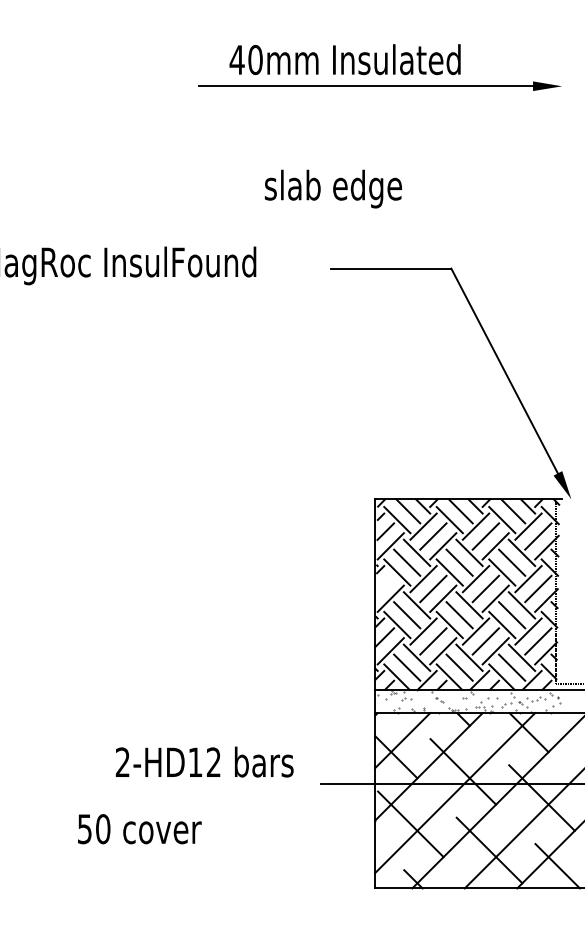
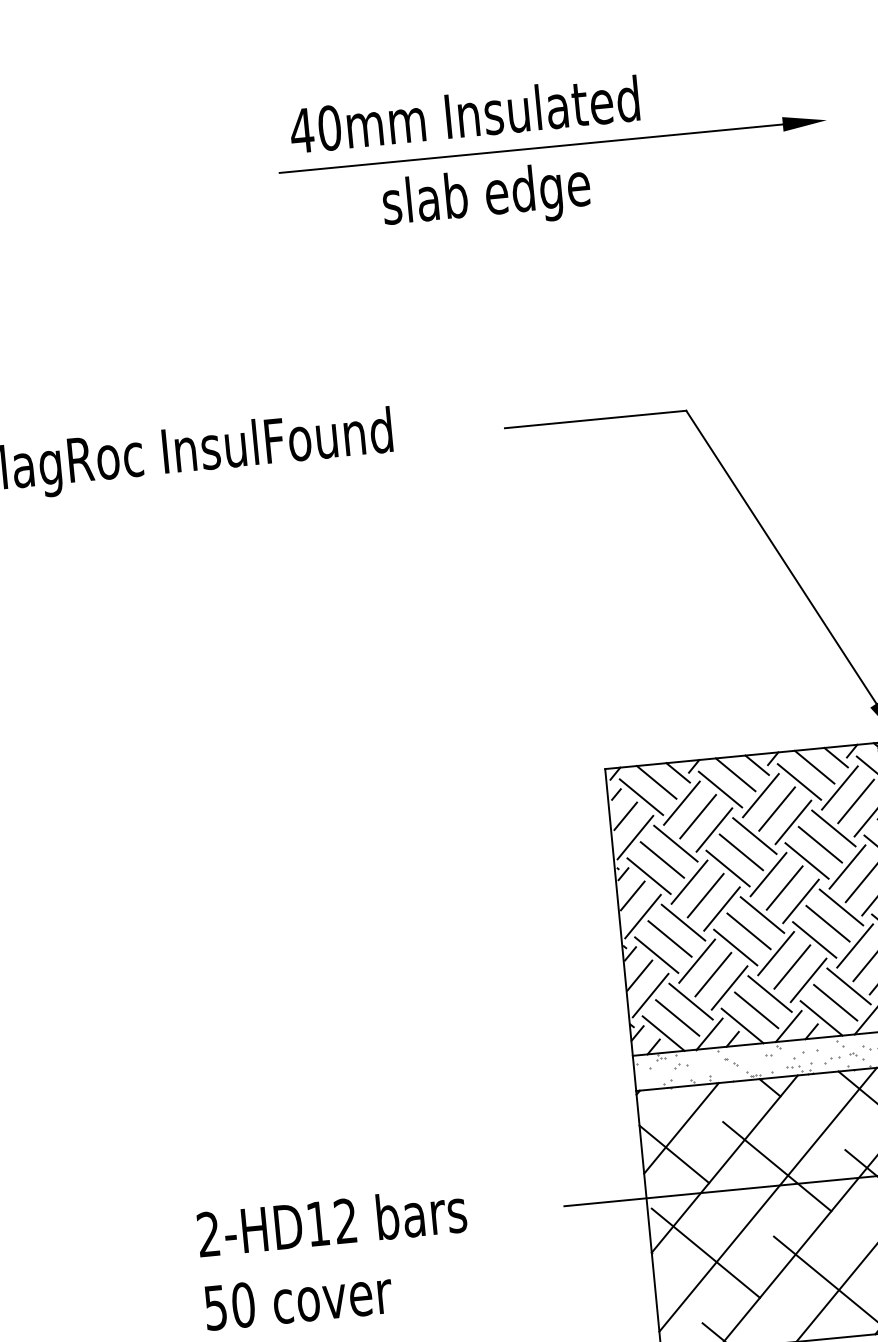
text: (344, 59) -> (463, 114), moved
text: (333, 188) -> (486, 197), moved
line: (385, 584) -> (632, 895), added
text: (204, 761) -> (331, 1221), moved

